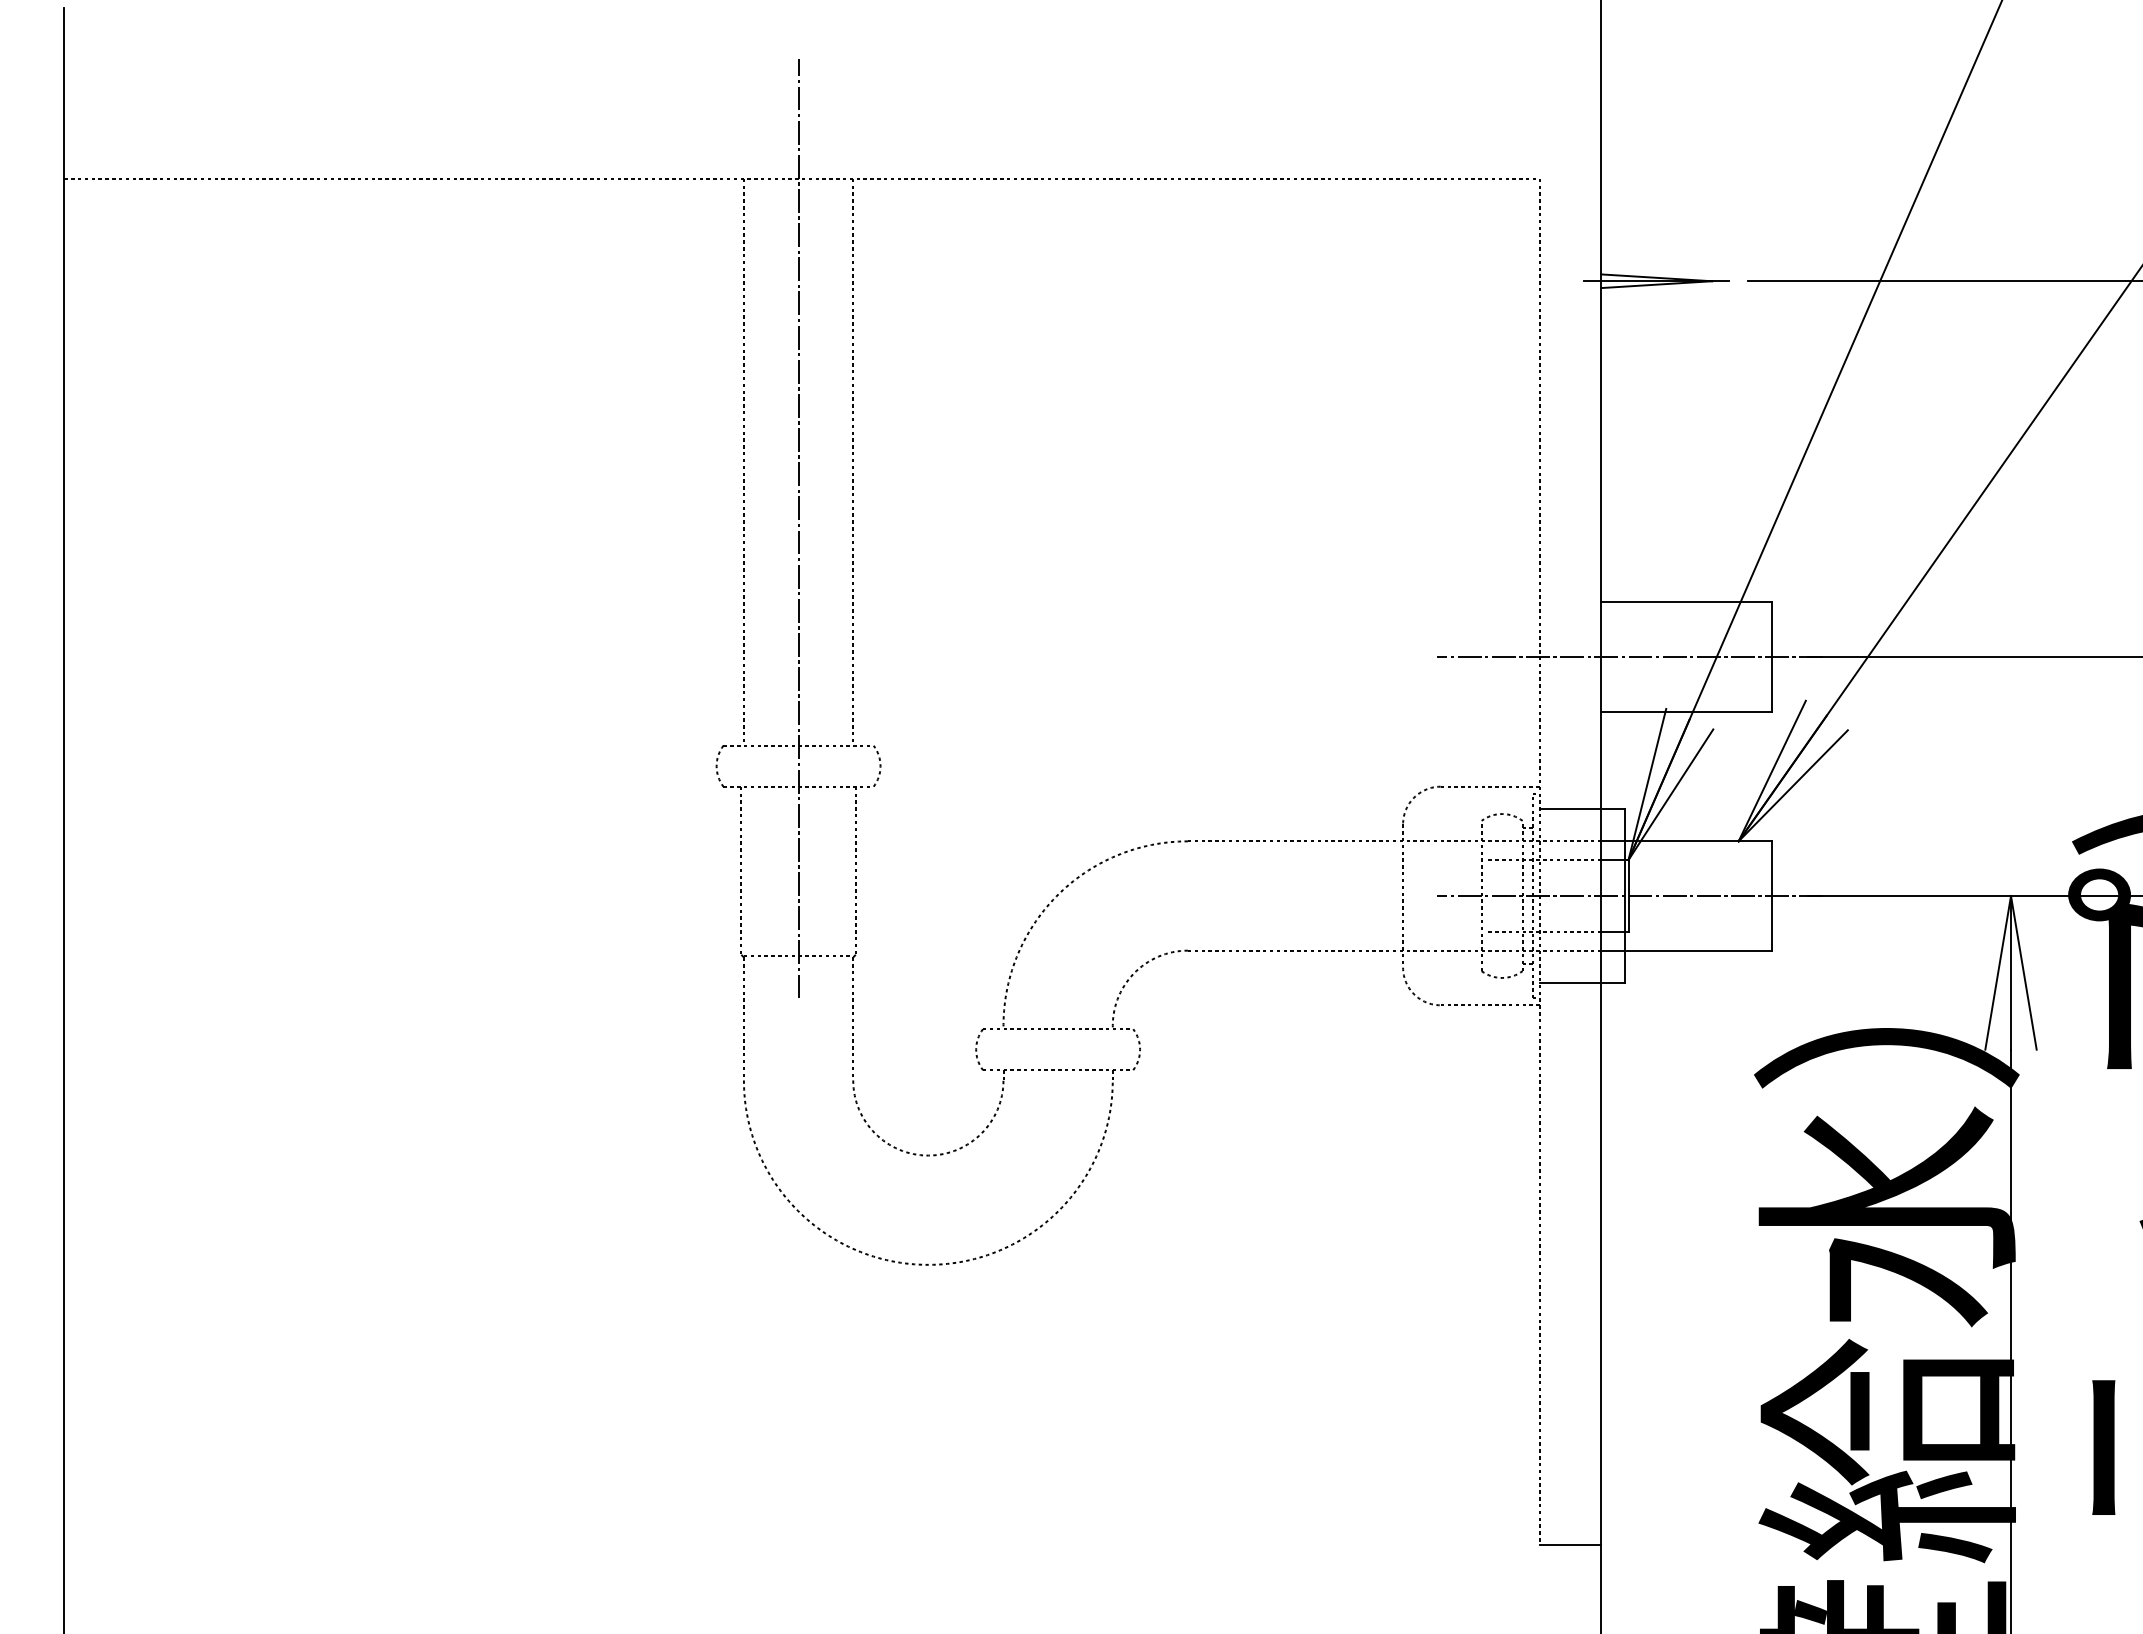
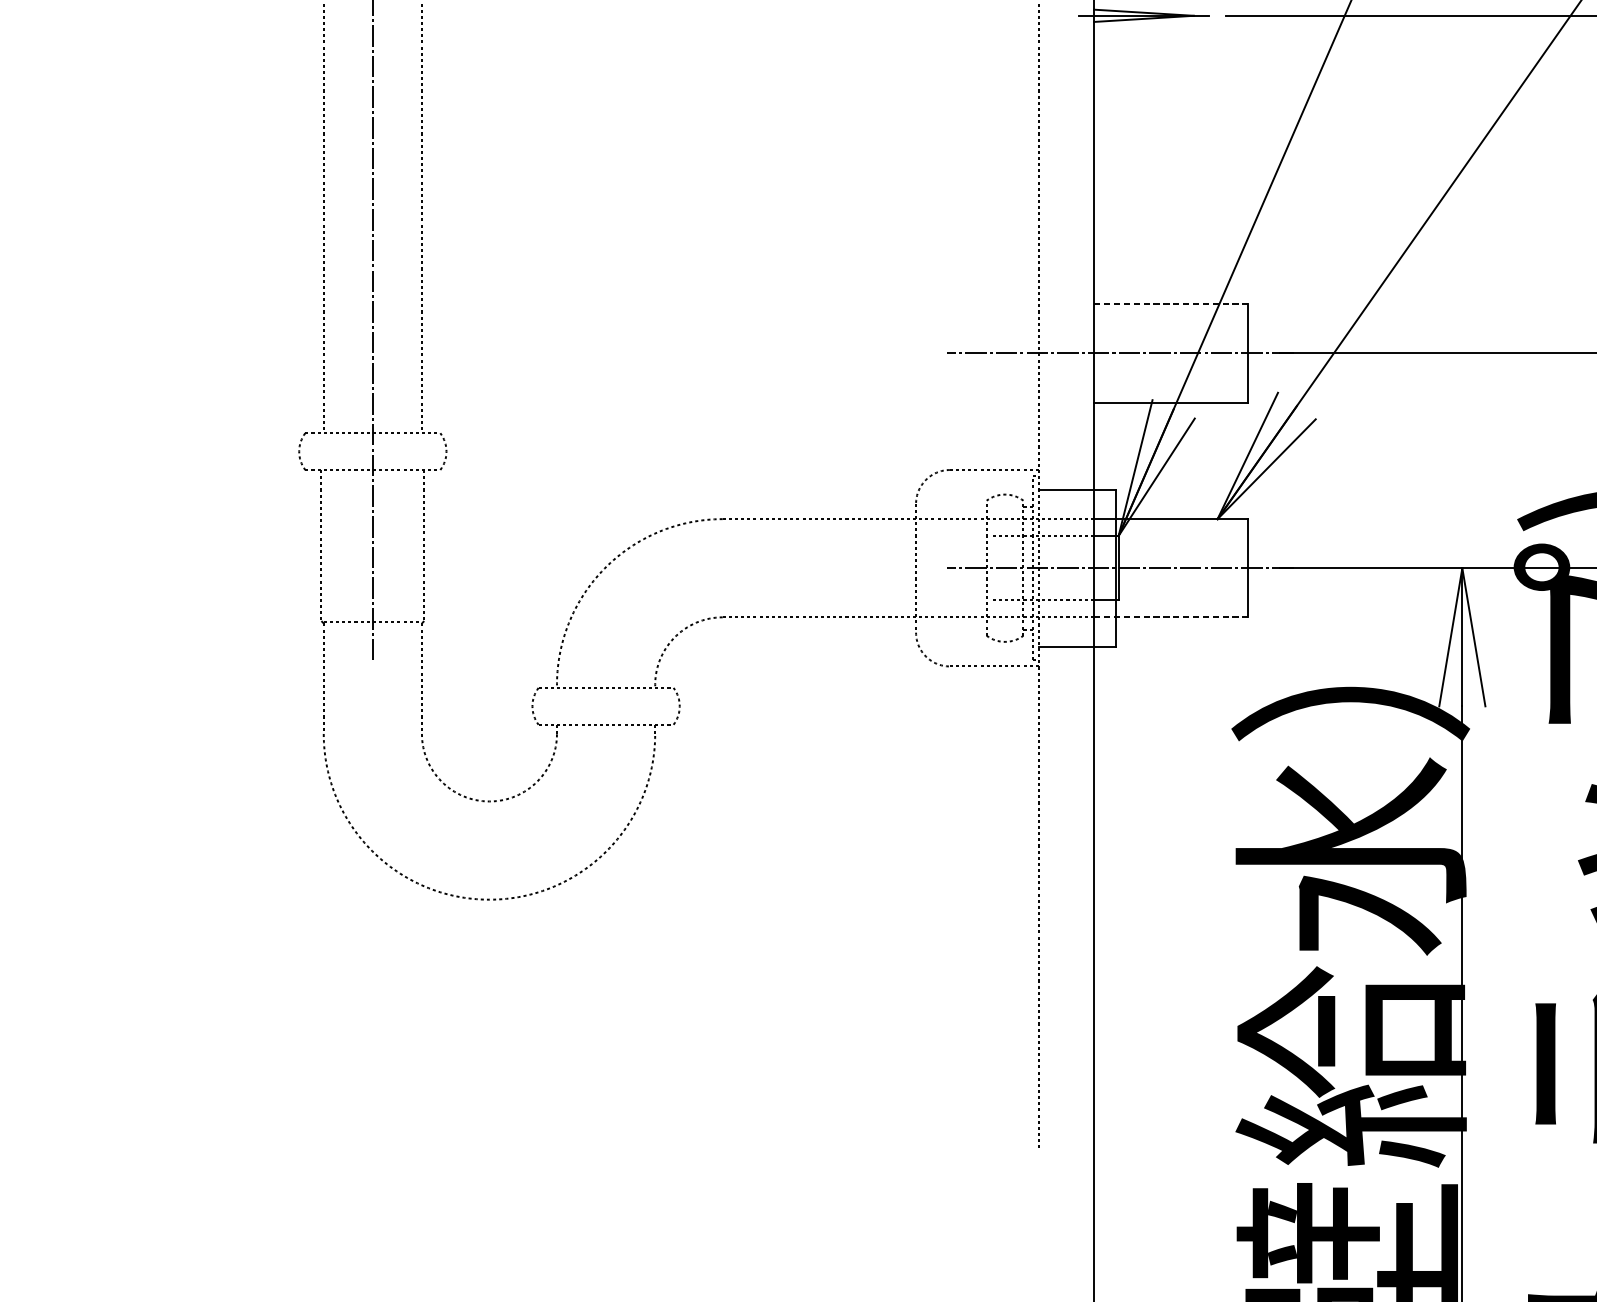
line: (1687, 602) -> (1171, 304), solid -> dashed
line: (1687, 950) -> (1171, 617), solid -> dashed
line: (1570, 1544) -> (1066, 1150), removed

